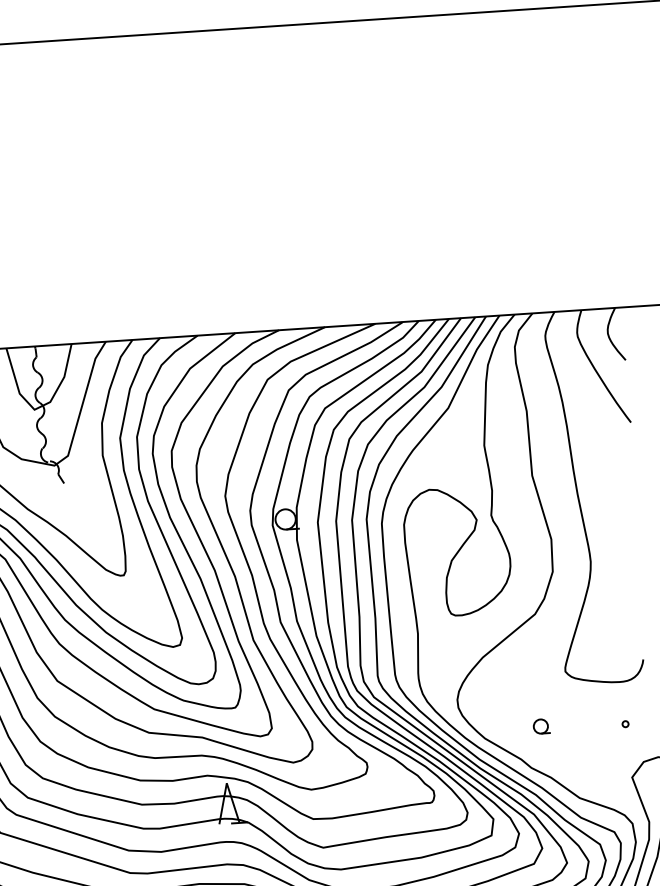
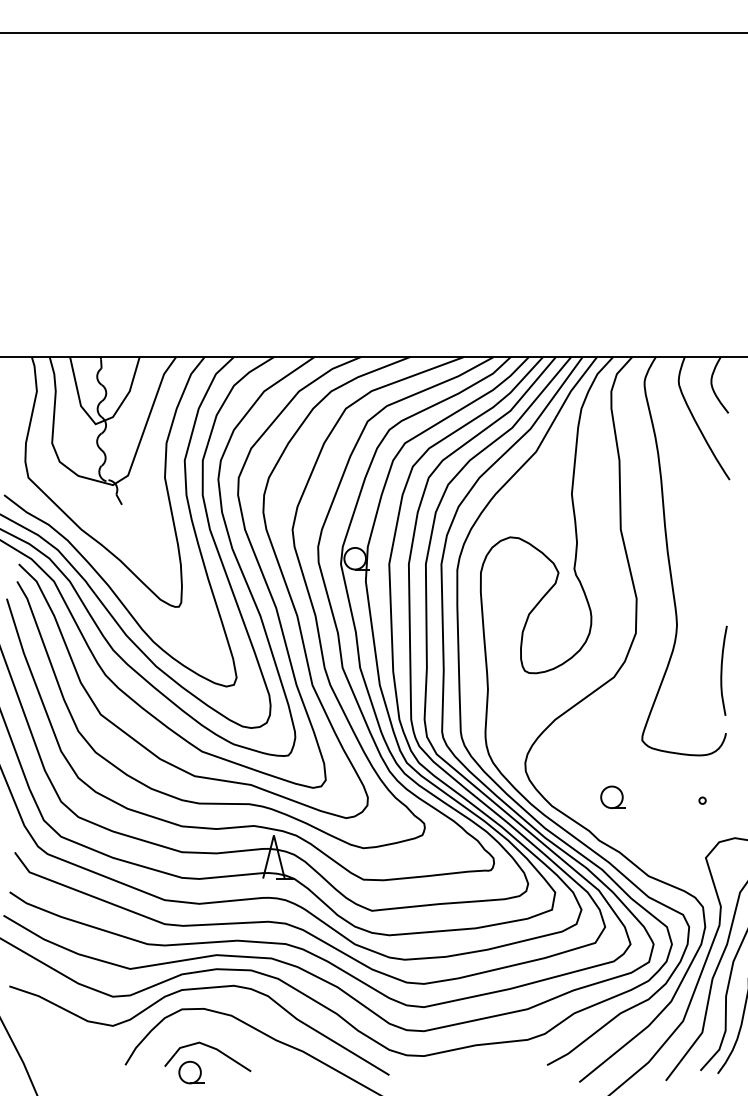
curve: (636, 601) -> (722, 670), added
part: (541, 725) -> (612, 796), size x1.43

